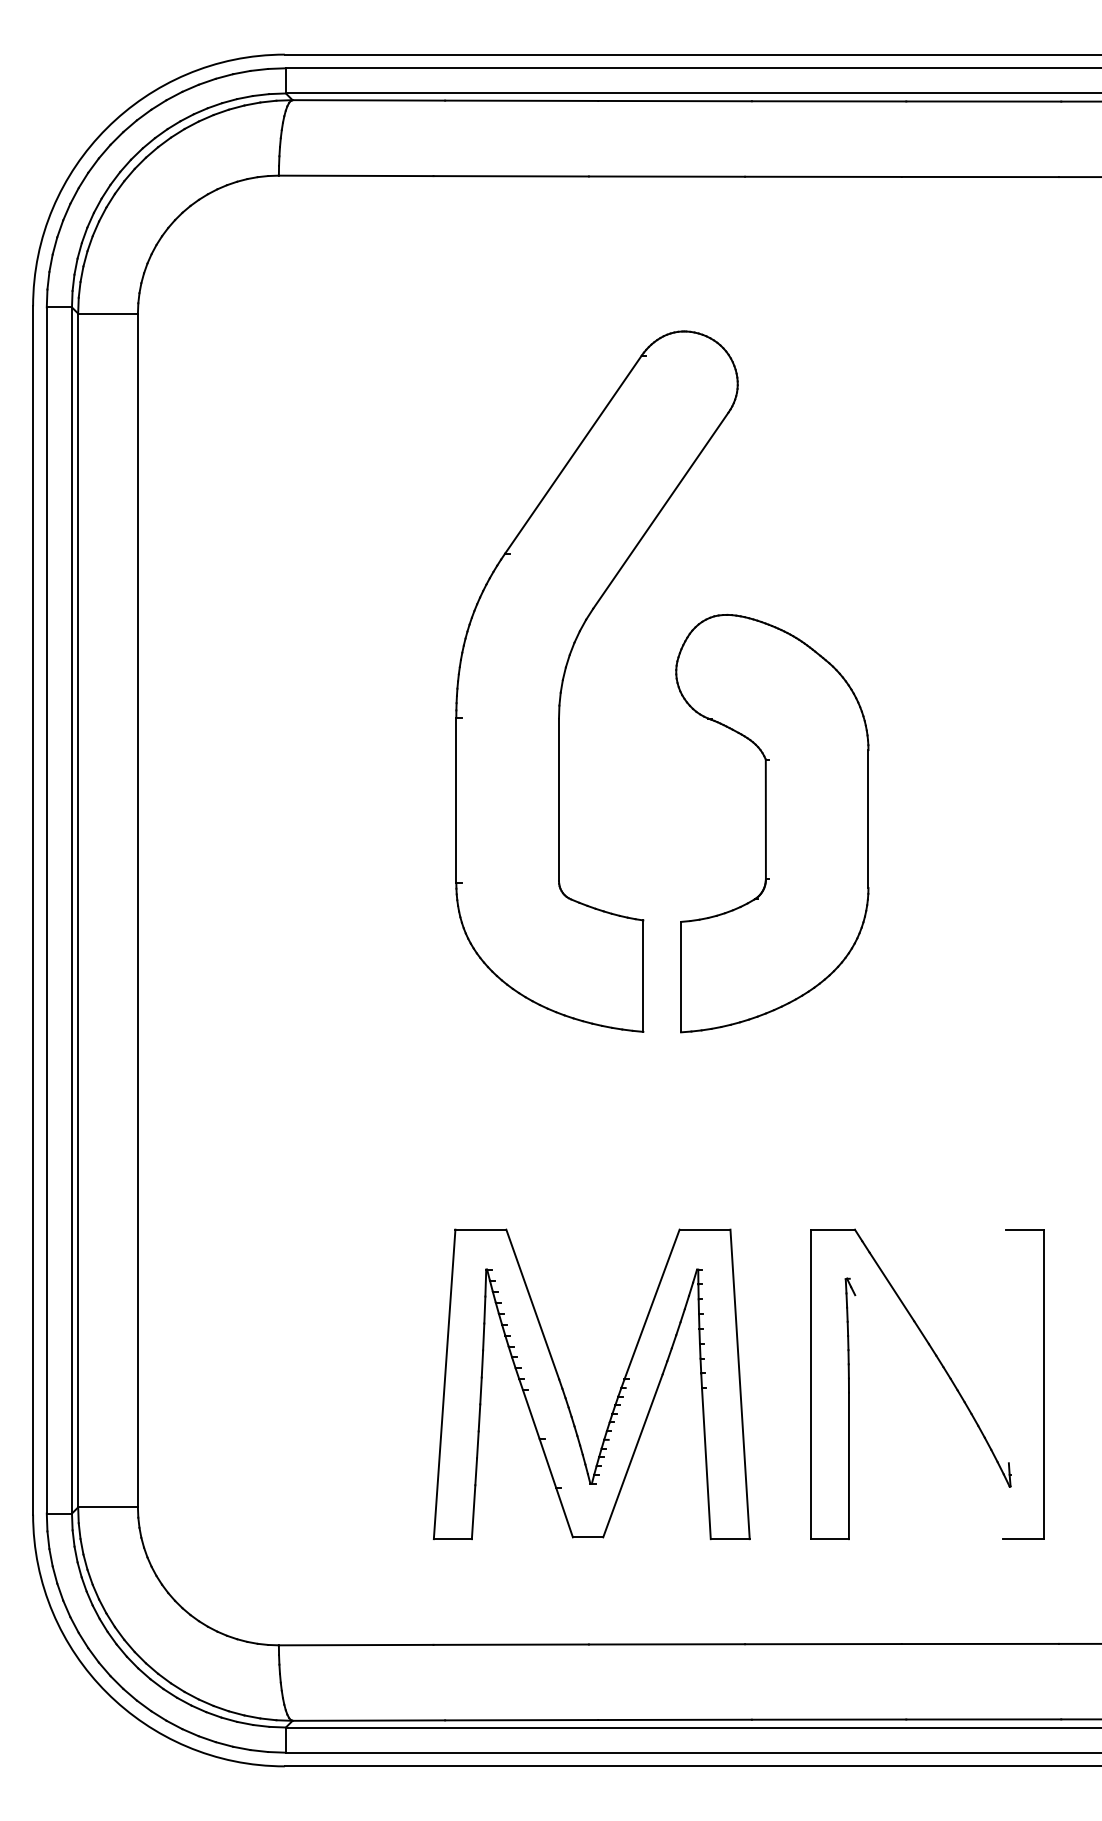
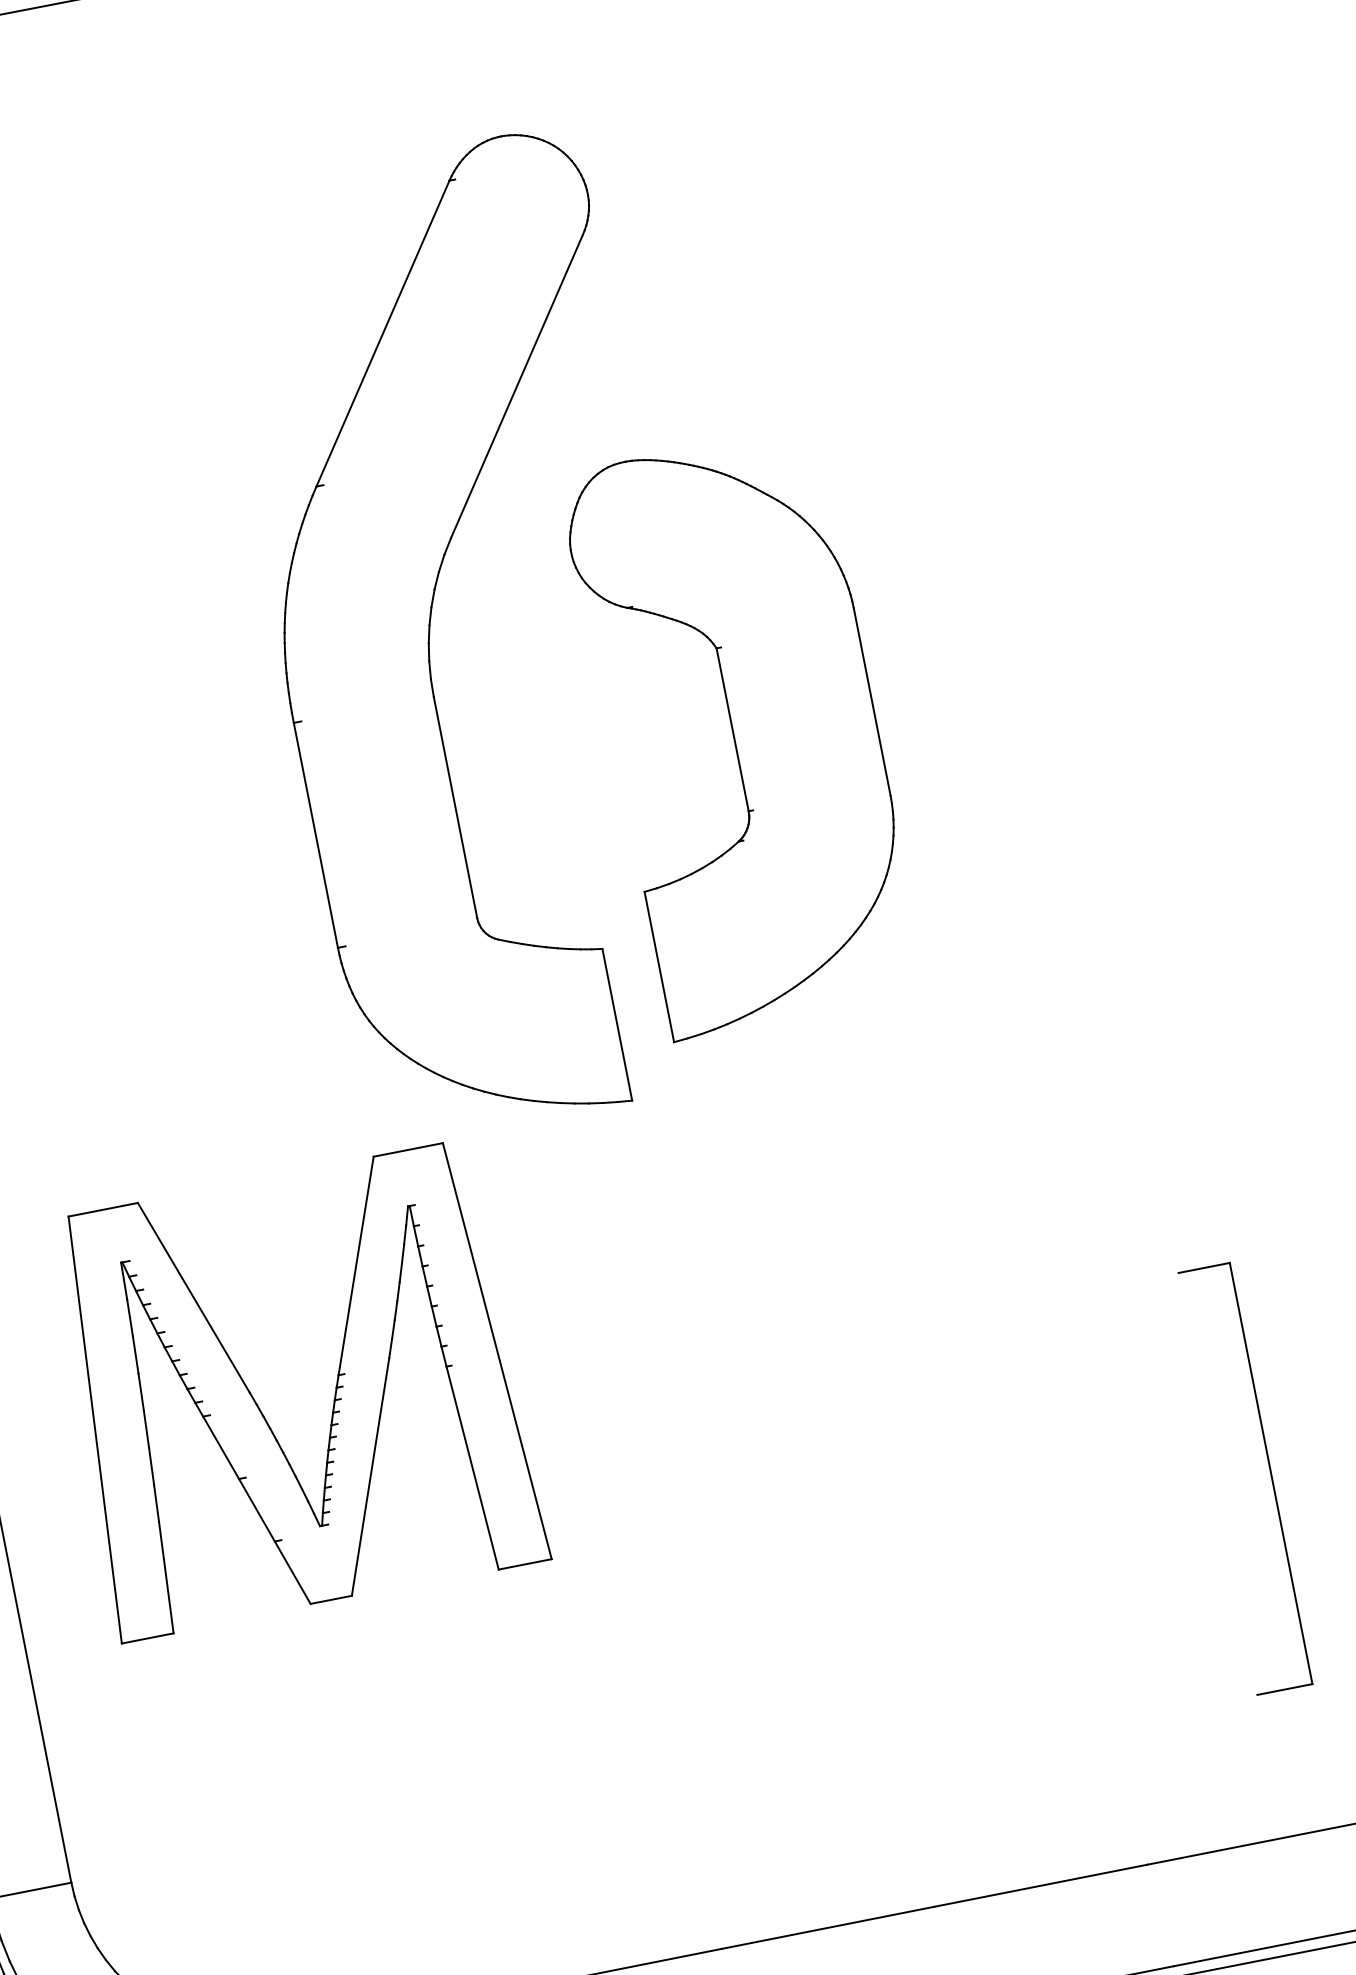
part: (772, 823) -> (742, 733), moved
part: (941, 1366) -> (1127, 1476), removed
part: (565, 1394) -> (262, 1411), moved

